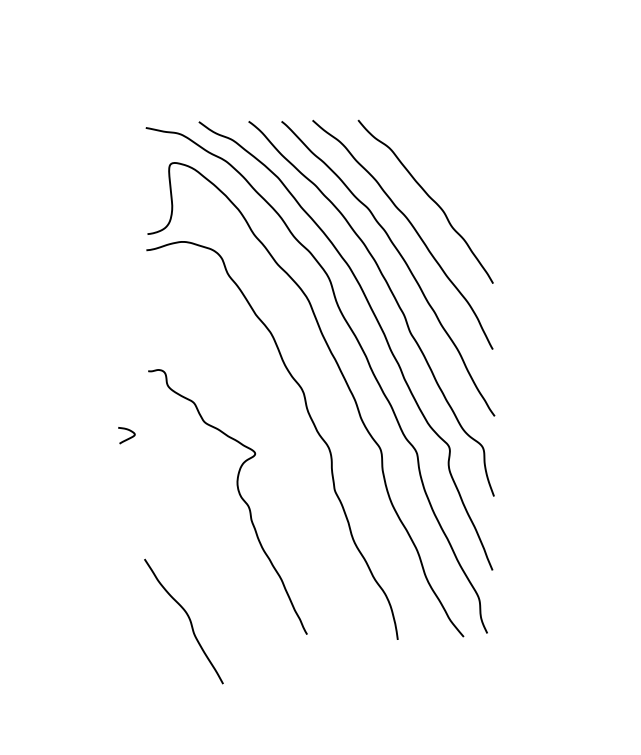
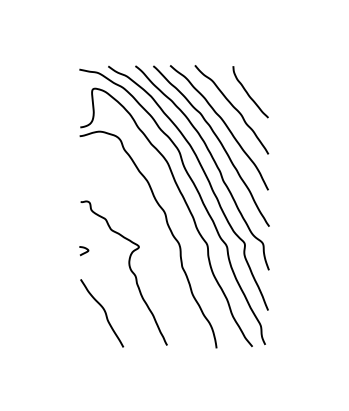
curve: (456, 171) -> (248, 93), added
curve: (129, 436) -> (85, 251), moved
curve: (188, 621) -> (104, 313), moved

